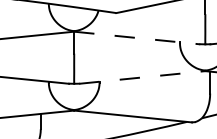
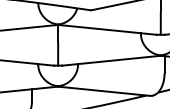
line: (137, 37) -> (107, 29), dashed -> solid
line: (142, 77) -> (111, 60), dashed -> solid

